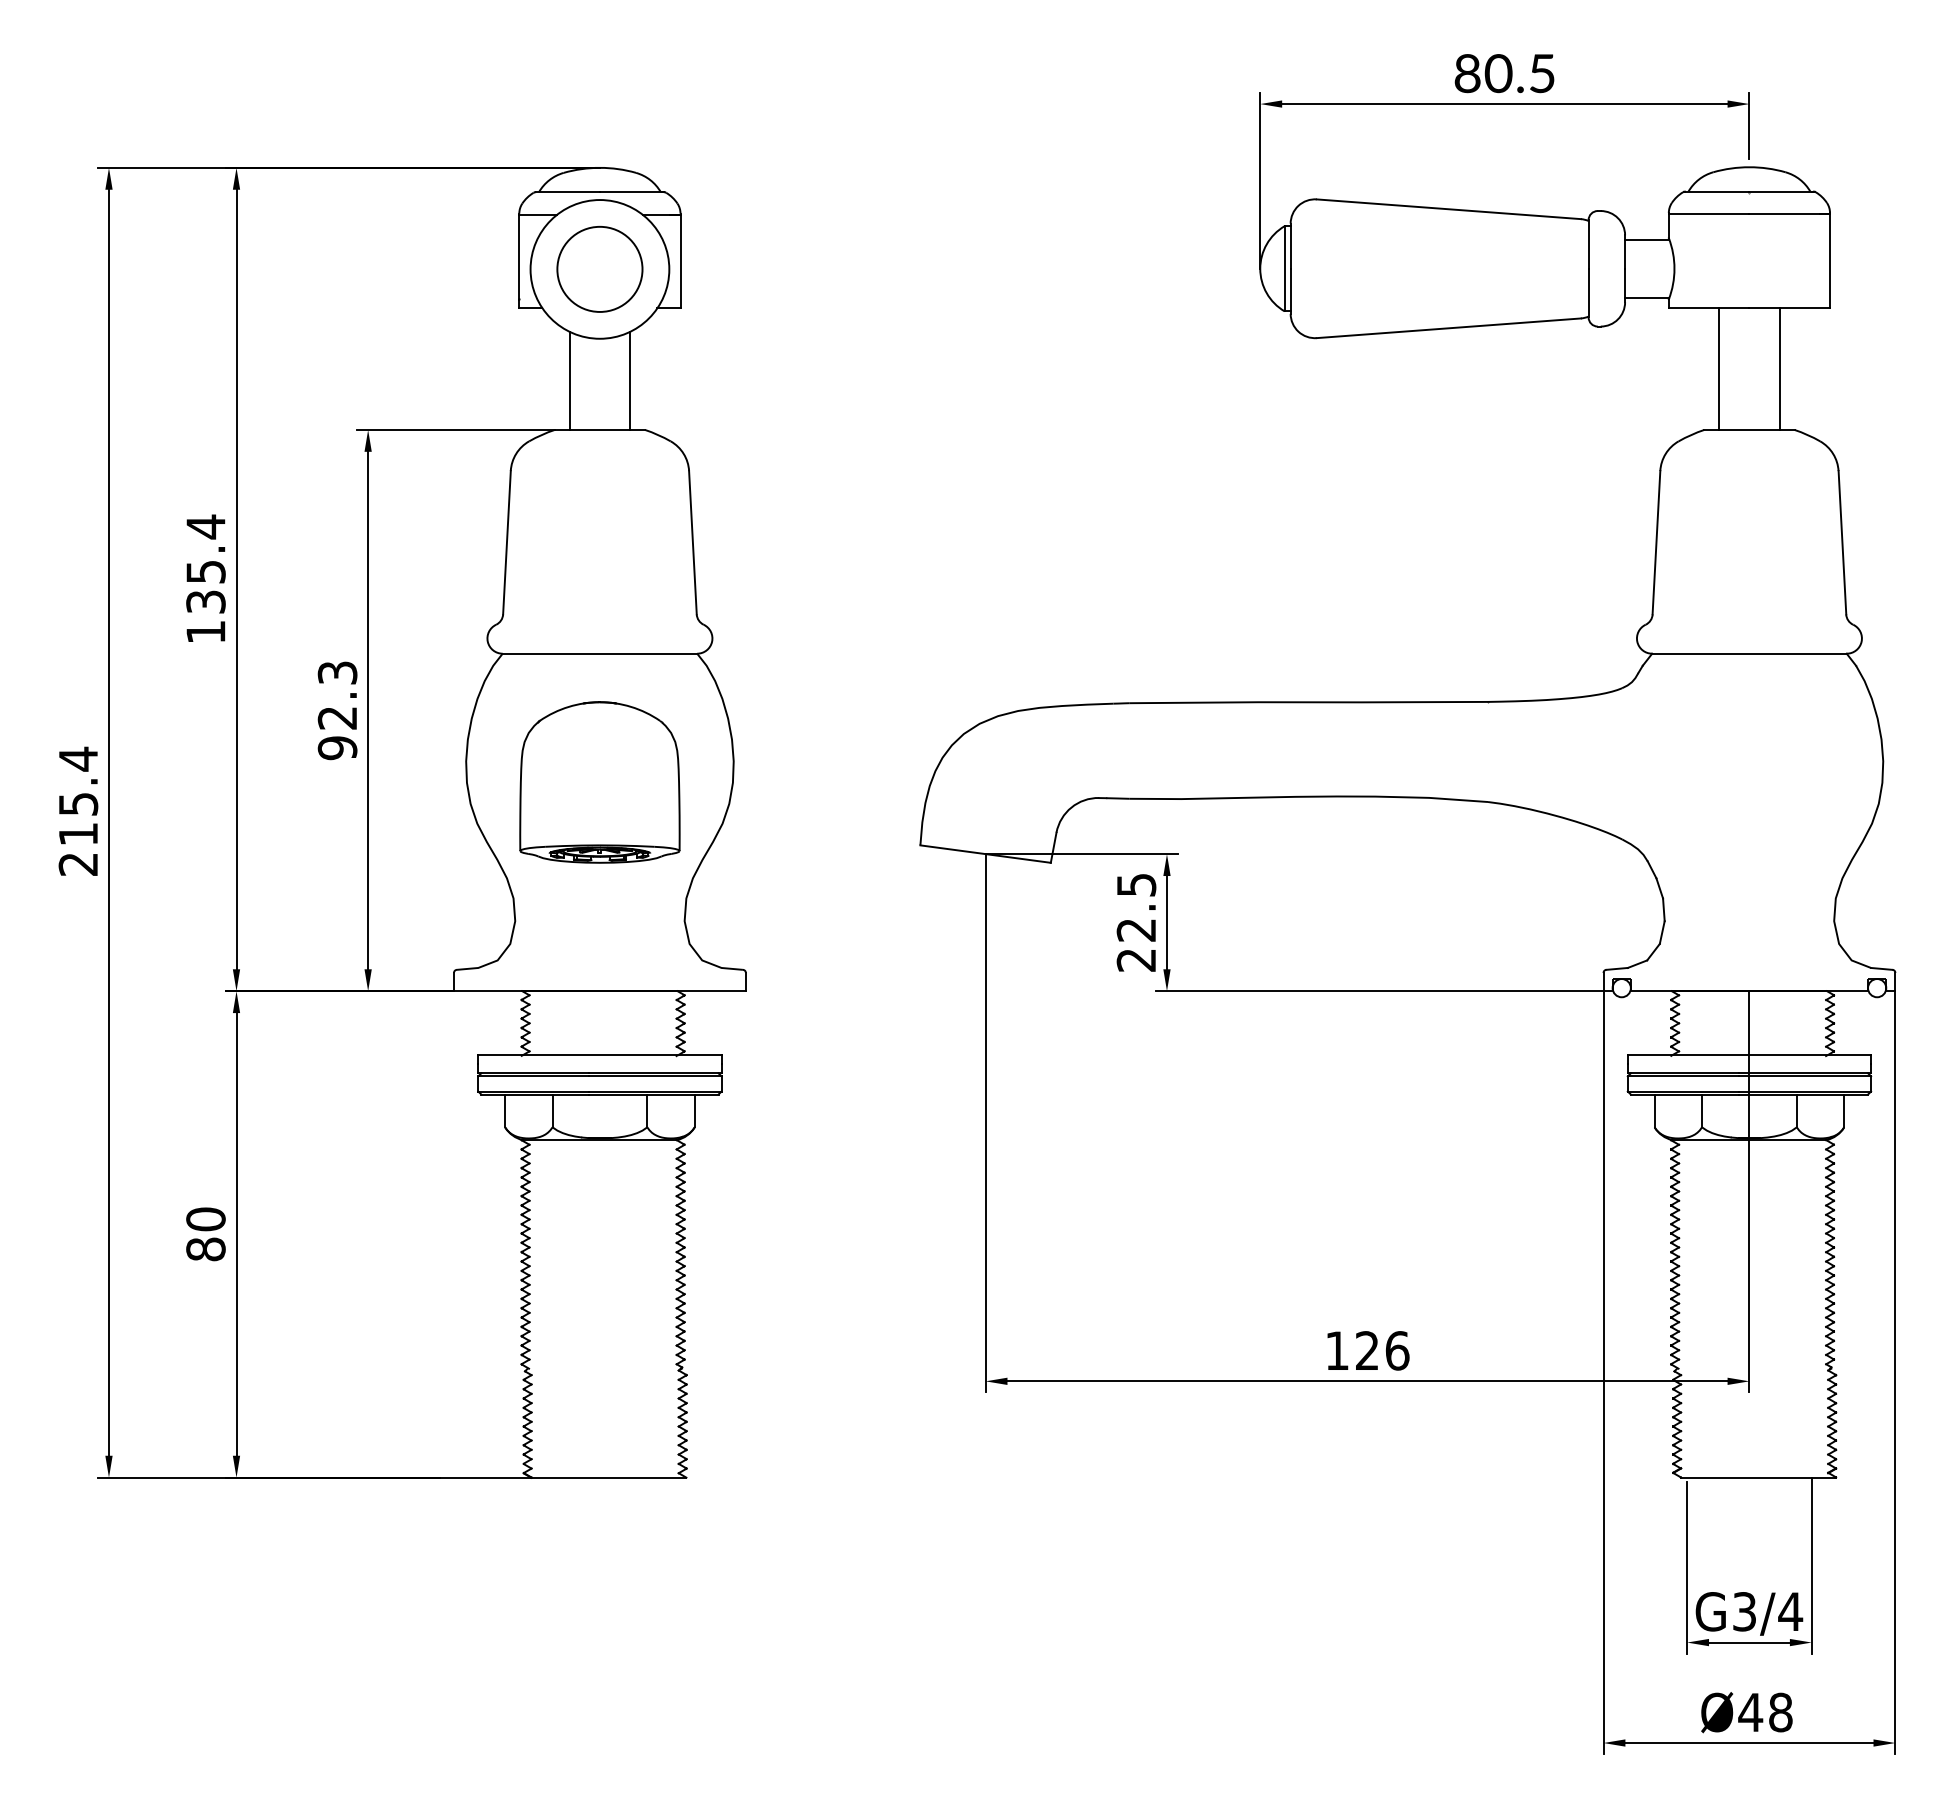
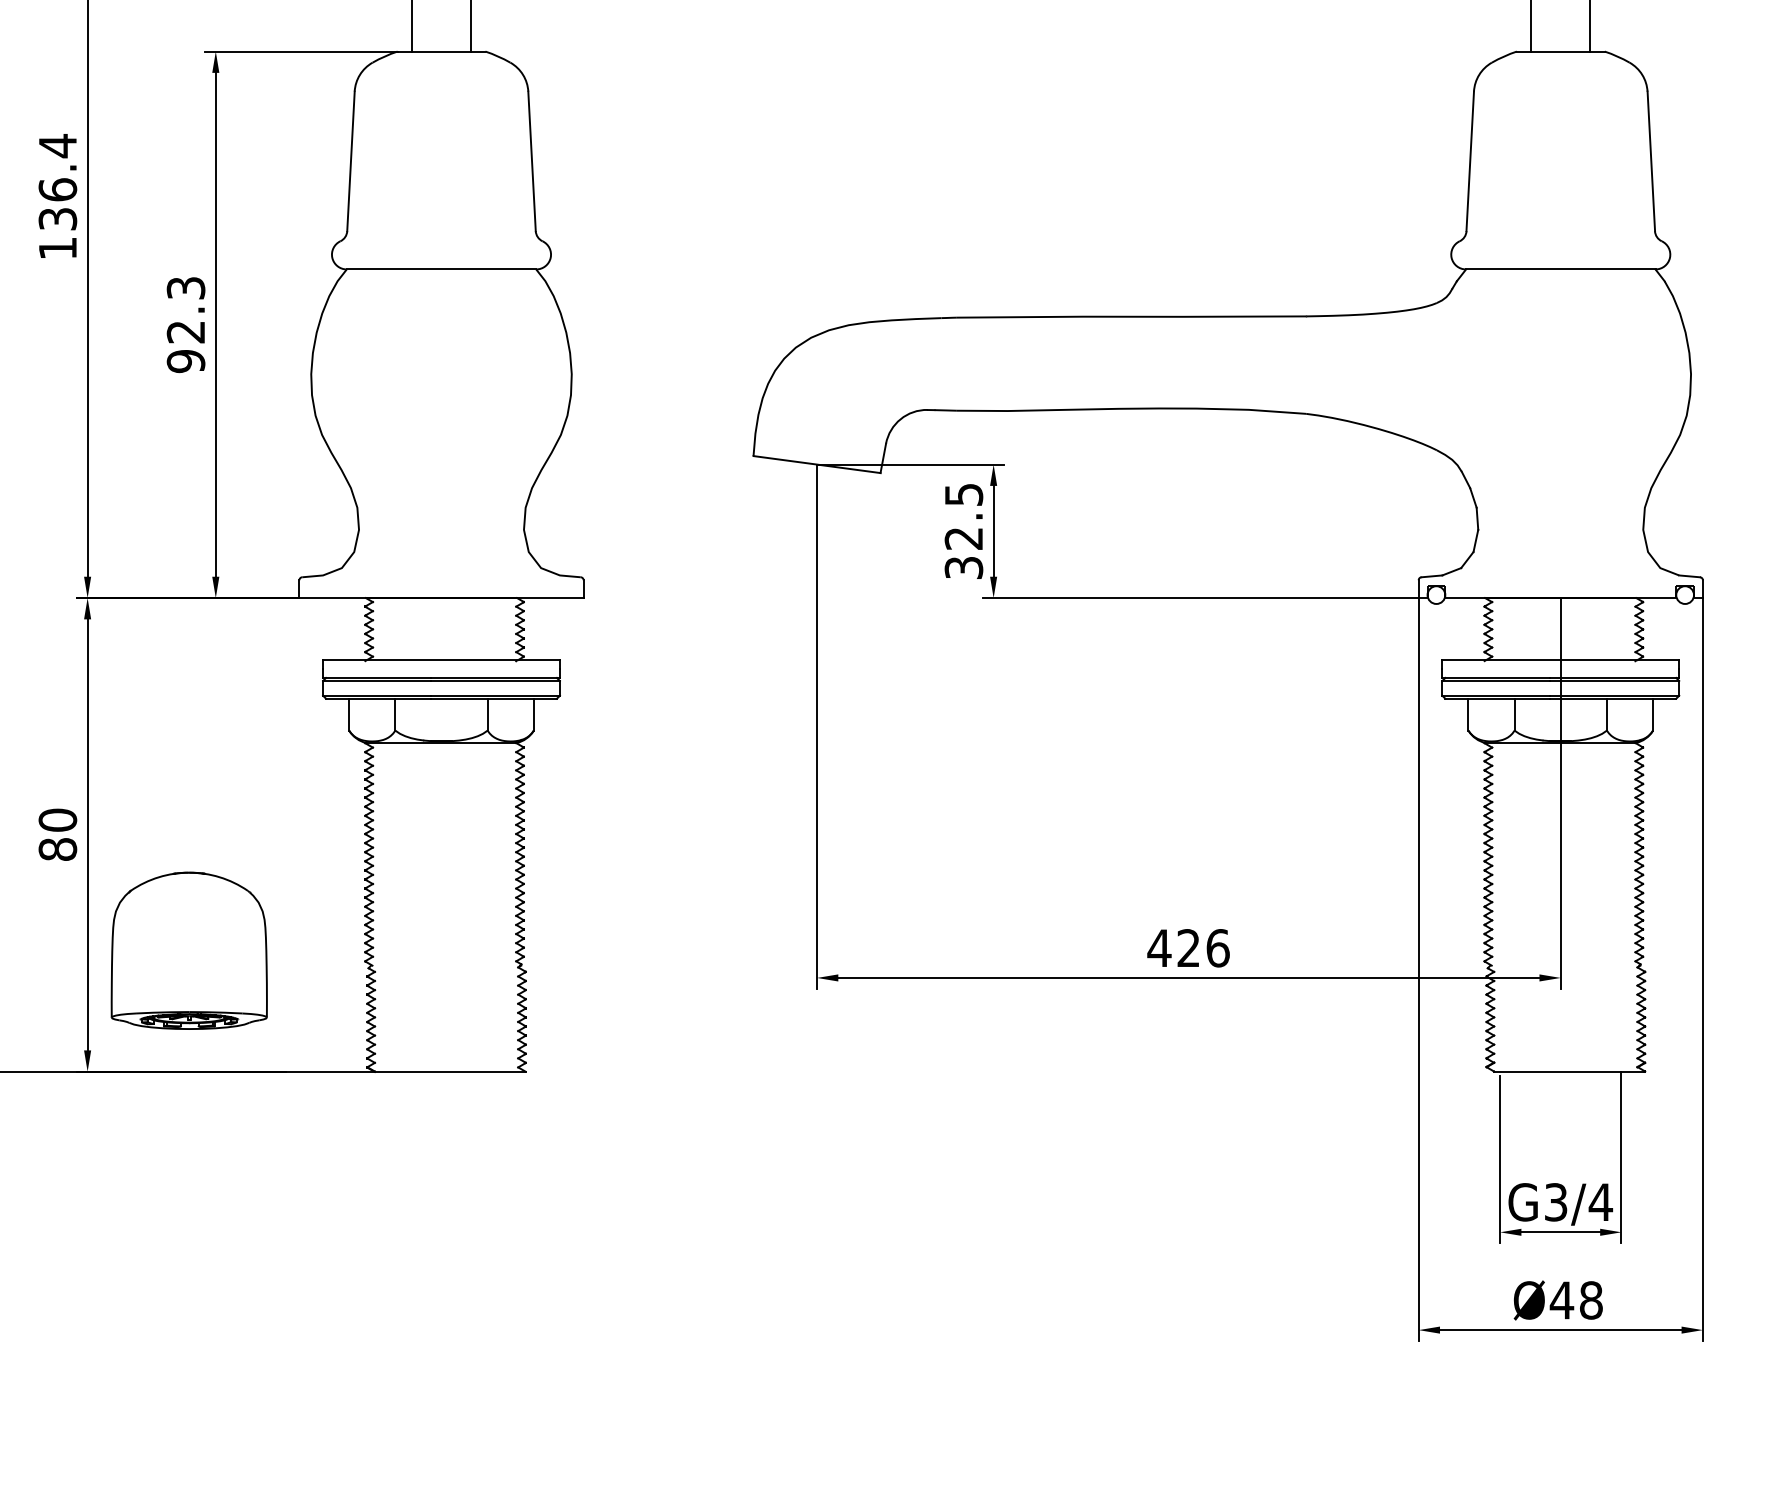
text: (205, 571) -> (57, 189), 135.4 -> 136.4
part: (599, 782) -> (188, 950), moved
text: (1136, 960) -> (963, 568), 22.5 -> 32.5
text: (1336, 1350) -> (1158, 947), 126 -> 426

